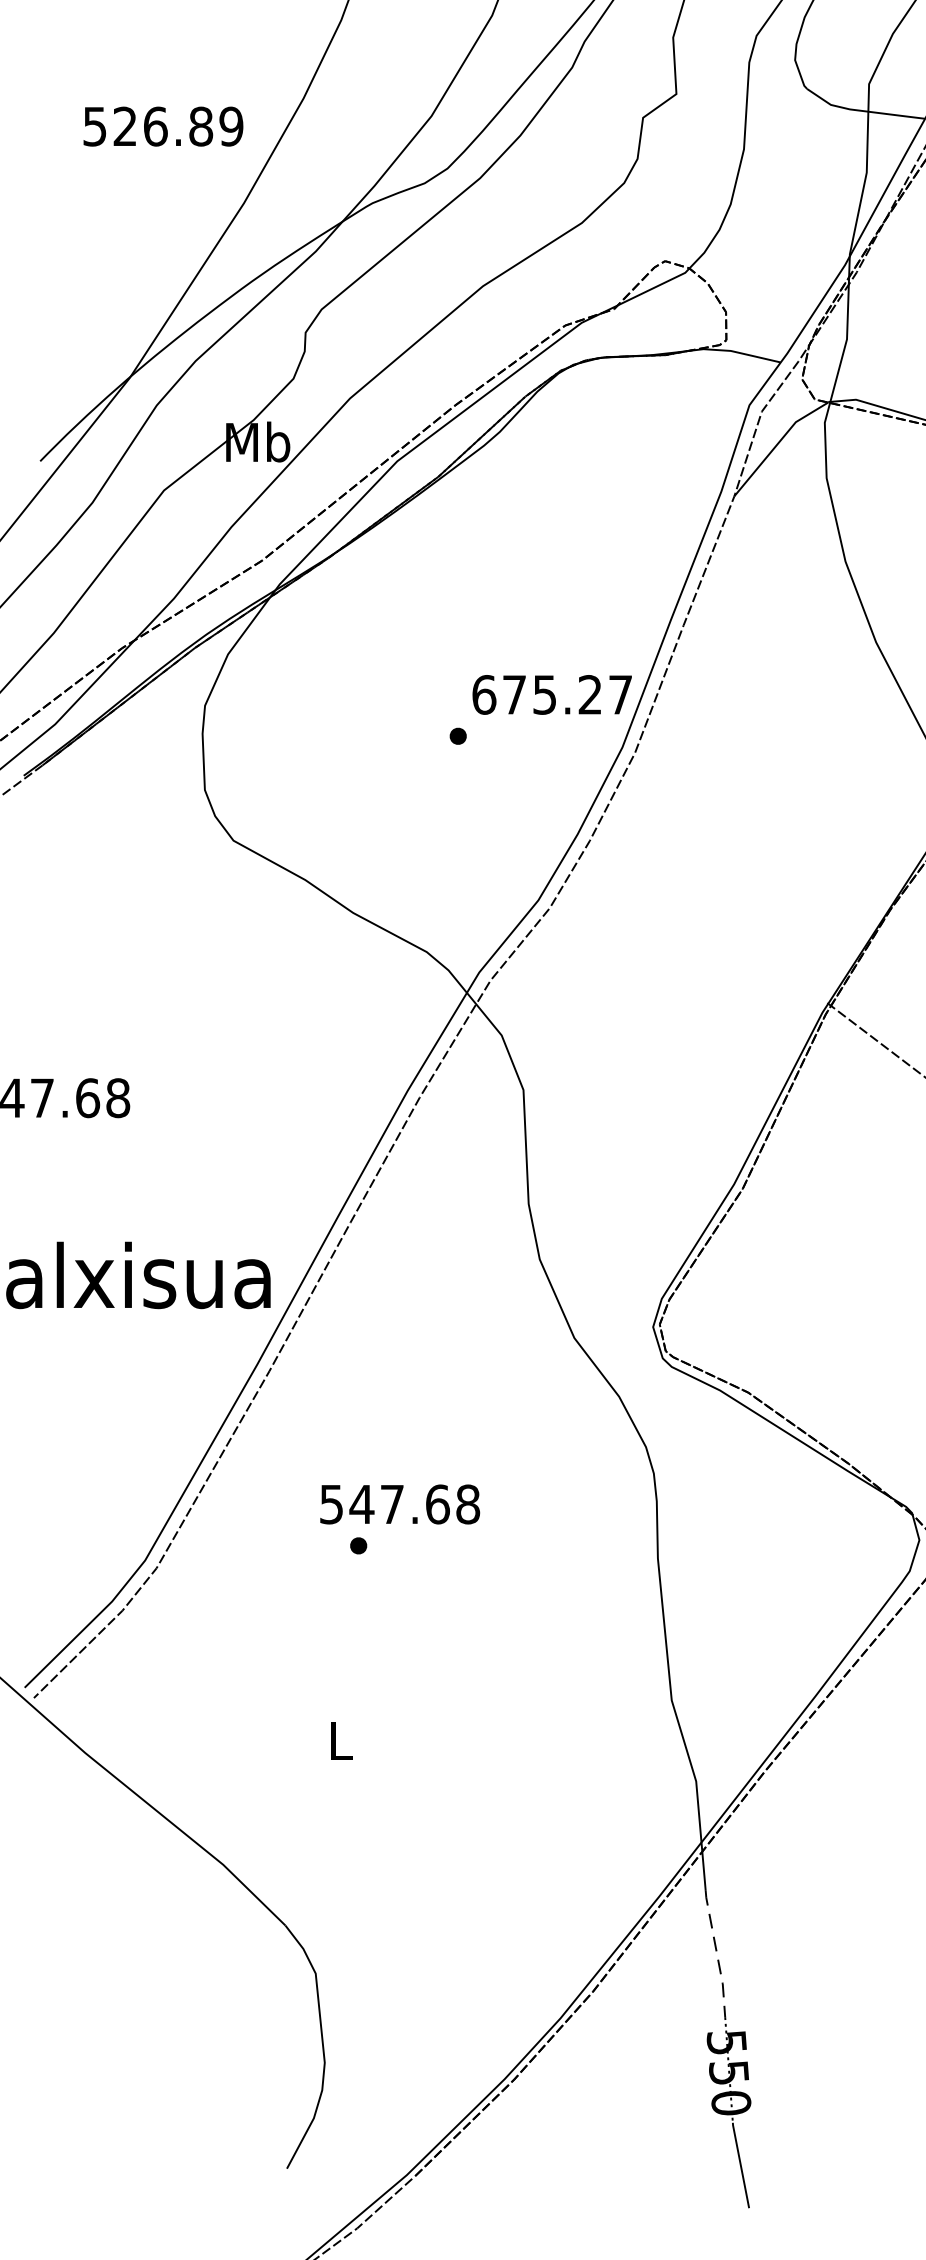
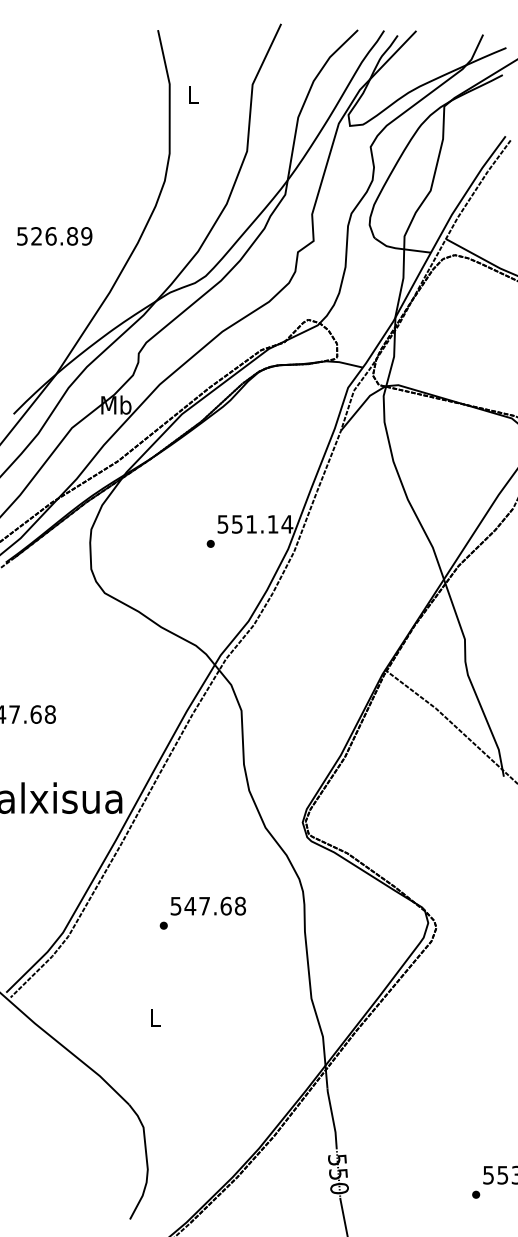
text: (162, 126) -> (54, 236), moved
text: (553, 695) -> (255, 524), 675.27 -> 551.14
text: (398, 1502) -> (207, 905), moved
line: (716, 1952) -> (332, 1117), dashed -> solid

